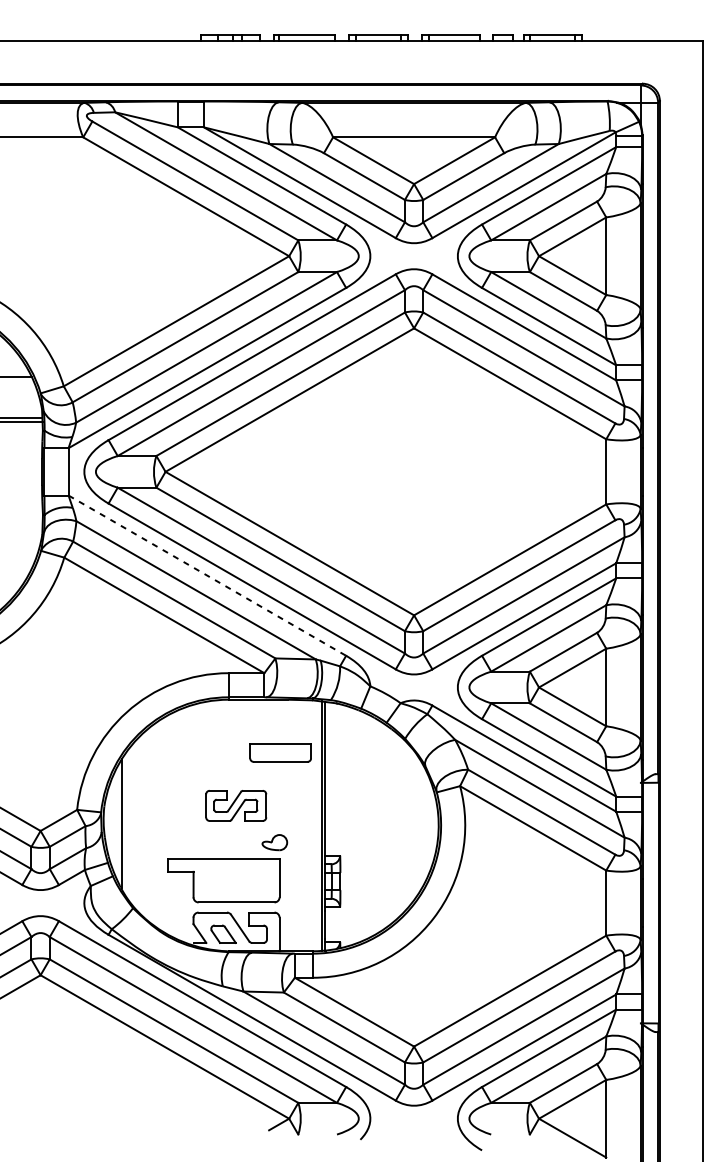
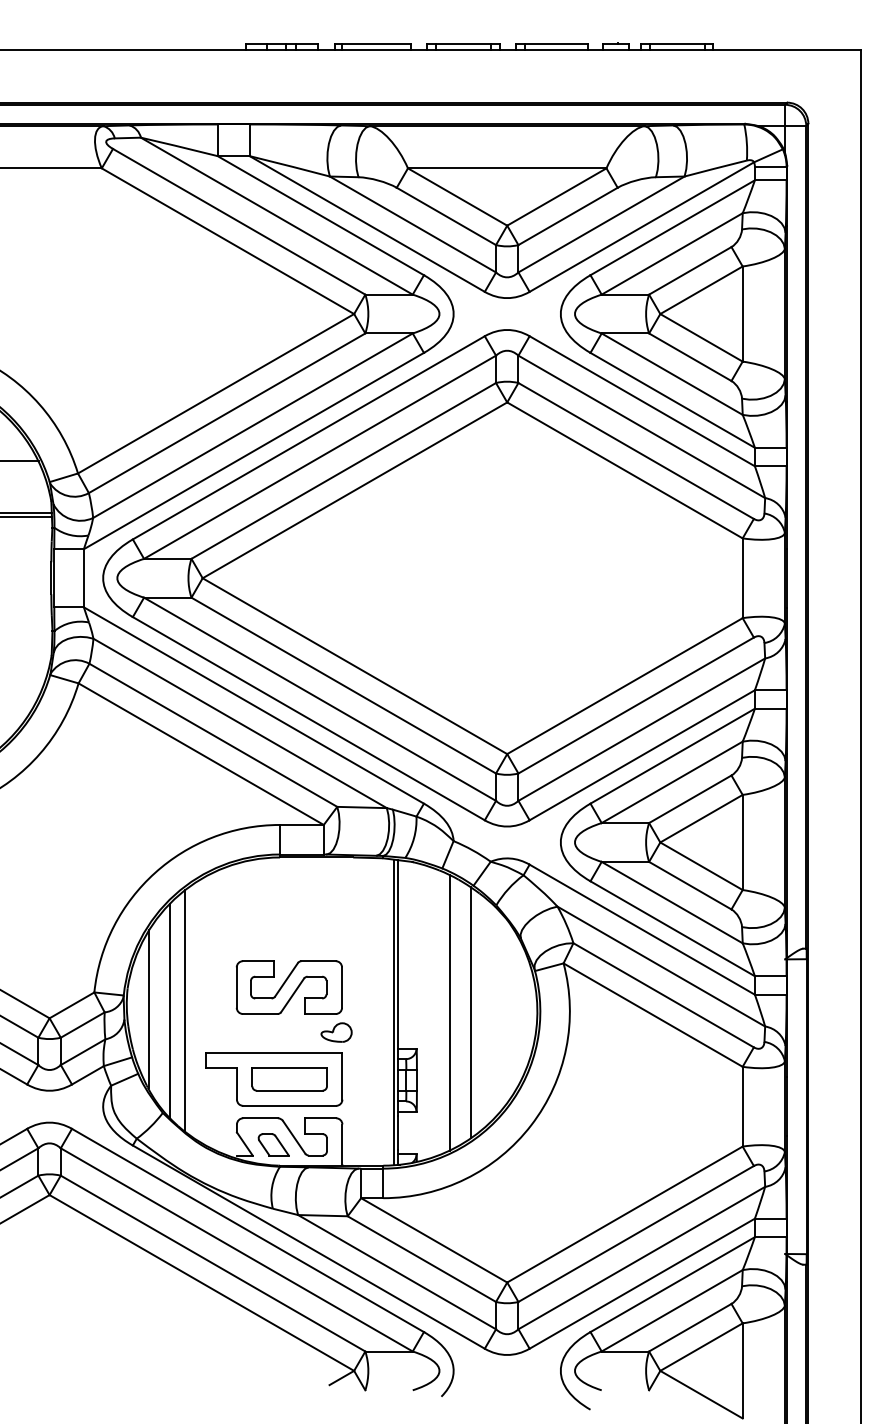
line: (207, 575) -> (254, 705), dashed -> solid
part: (280, 752) -> (289, 1079), moved
part: (235, 805) -> (288, 987), size x1.43
line: (138, 824) -> (169, 1010), added
line: (150, 824) -> (184, 1010), added
line: (366, 826) -> (449, 1012), added
line: (384, 826) -> (470, 1012), added

